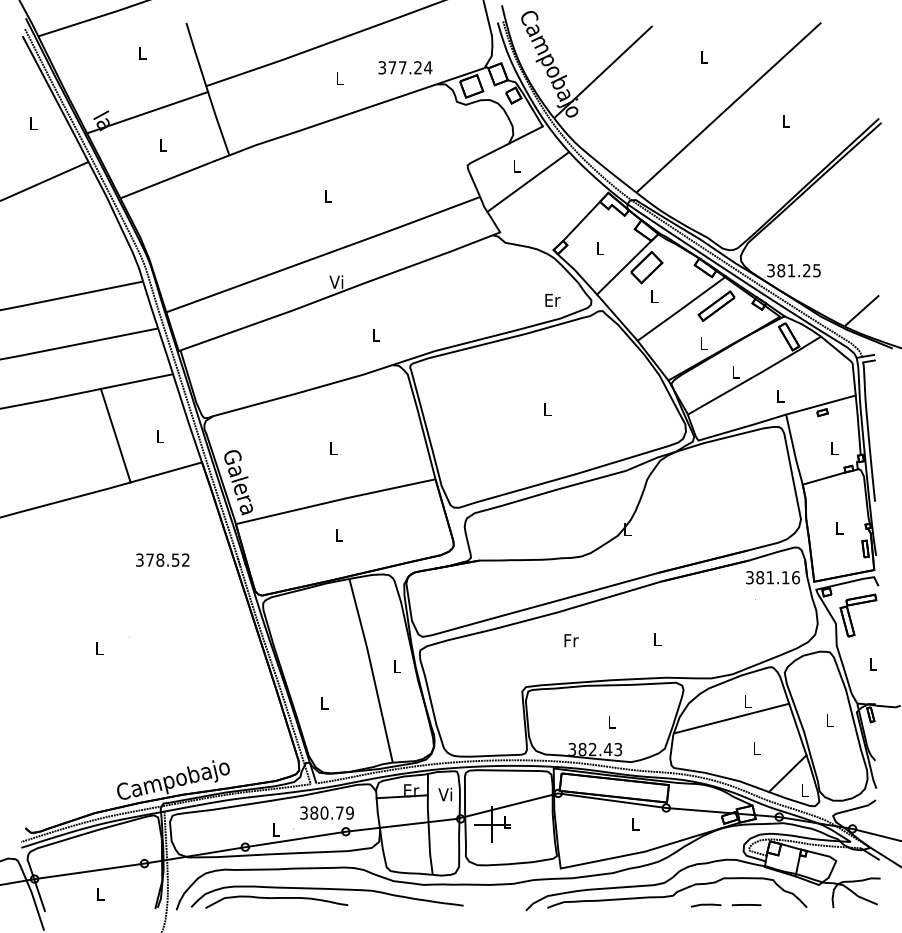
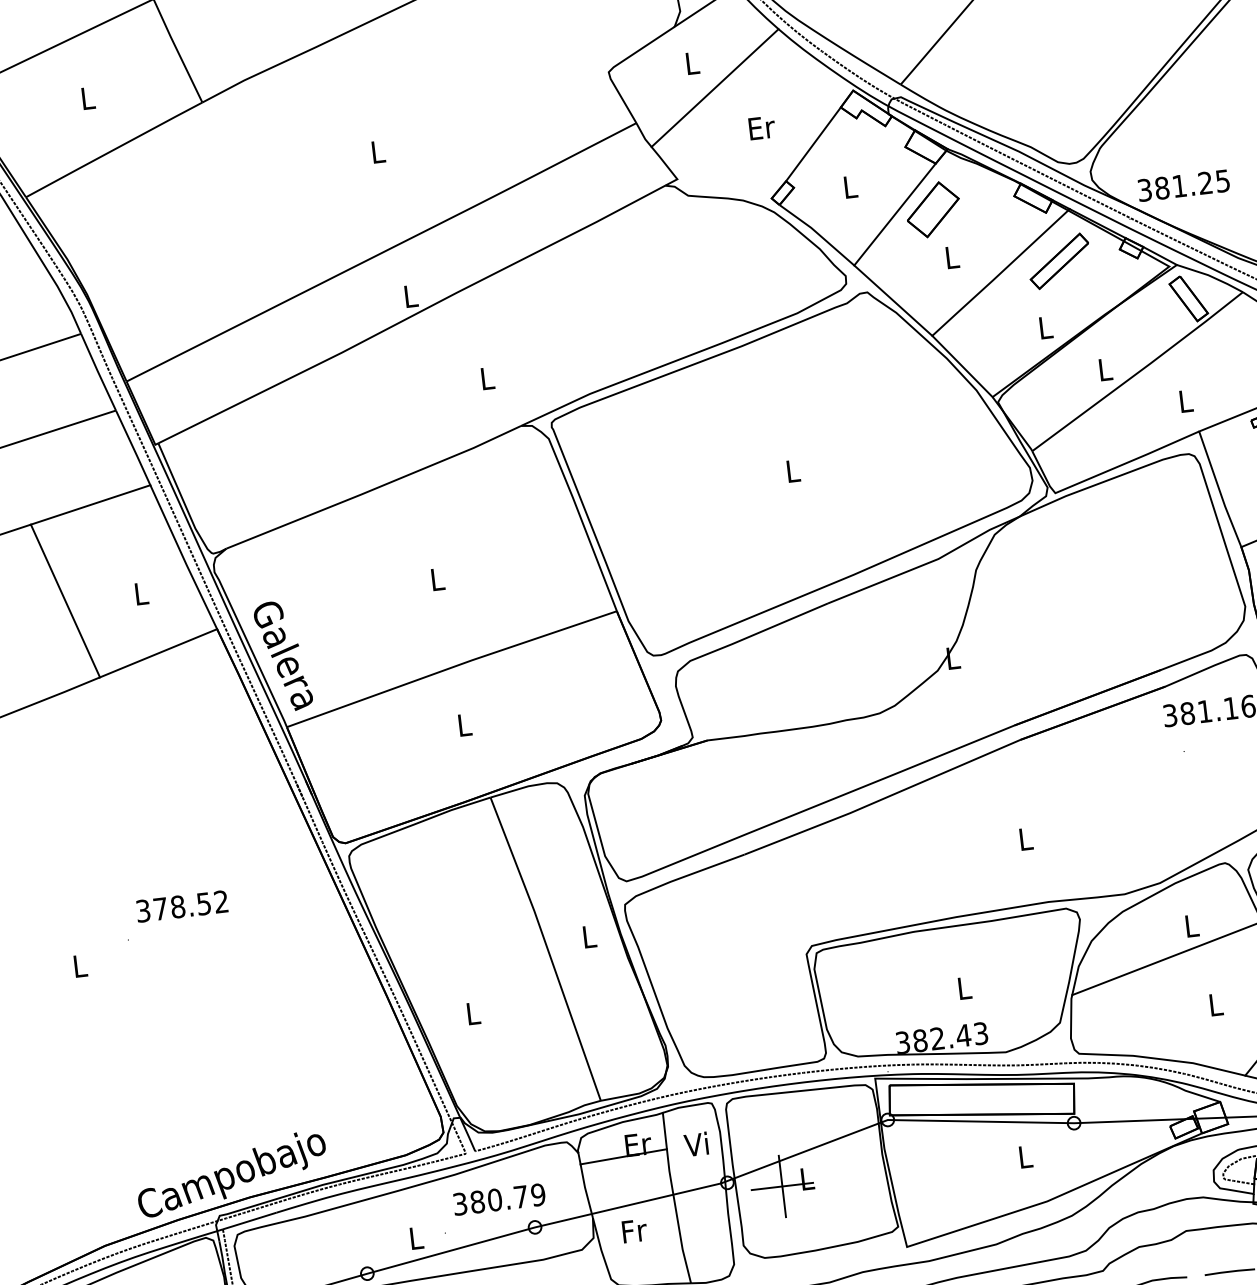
text: (336, 281) -> (409, 295), Vi -> L
text: (552, 299) -> (761, 126), moved
text: (162, 559) -> (181, 905), moved
text: (571, 640) -> (634, 1230), moved

